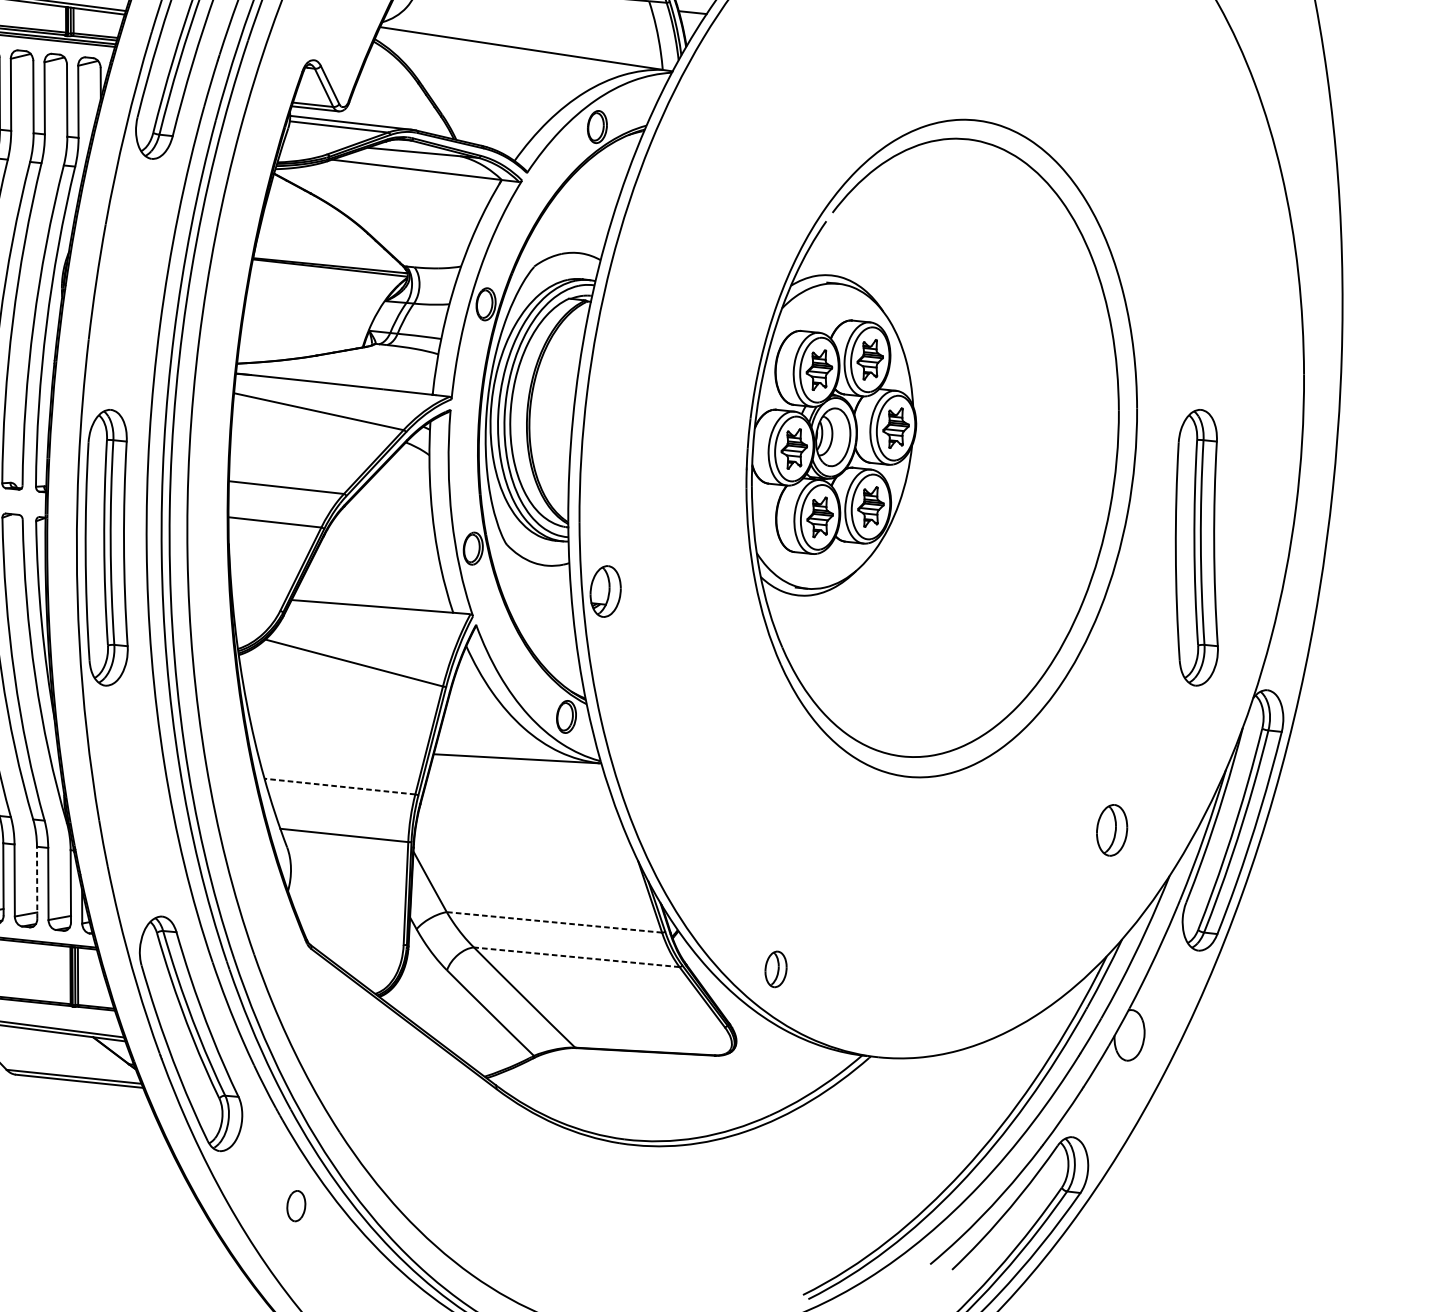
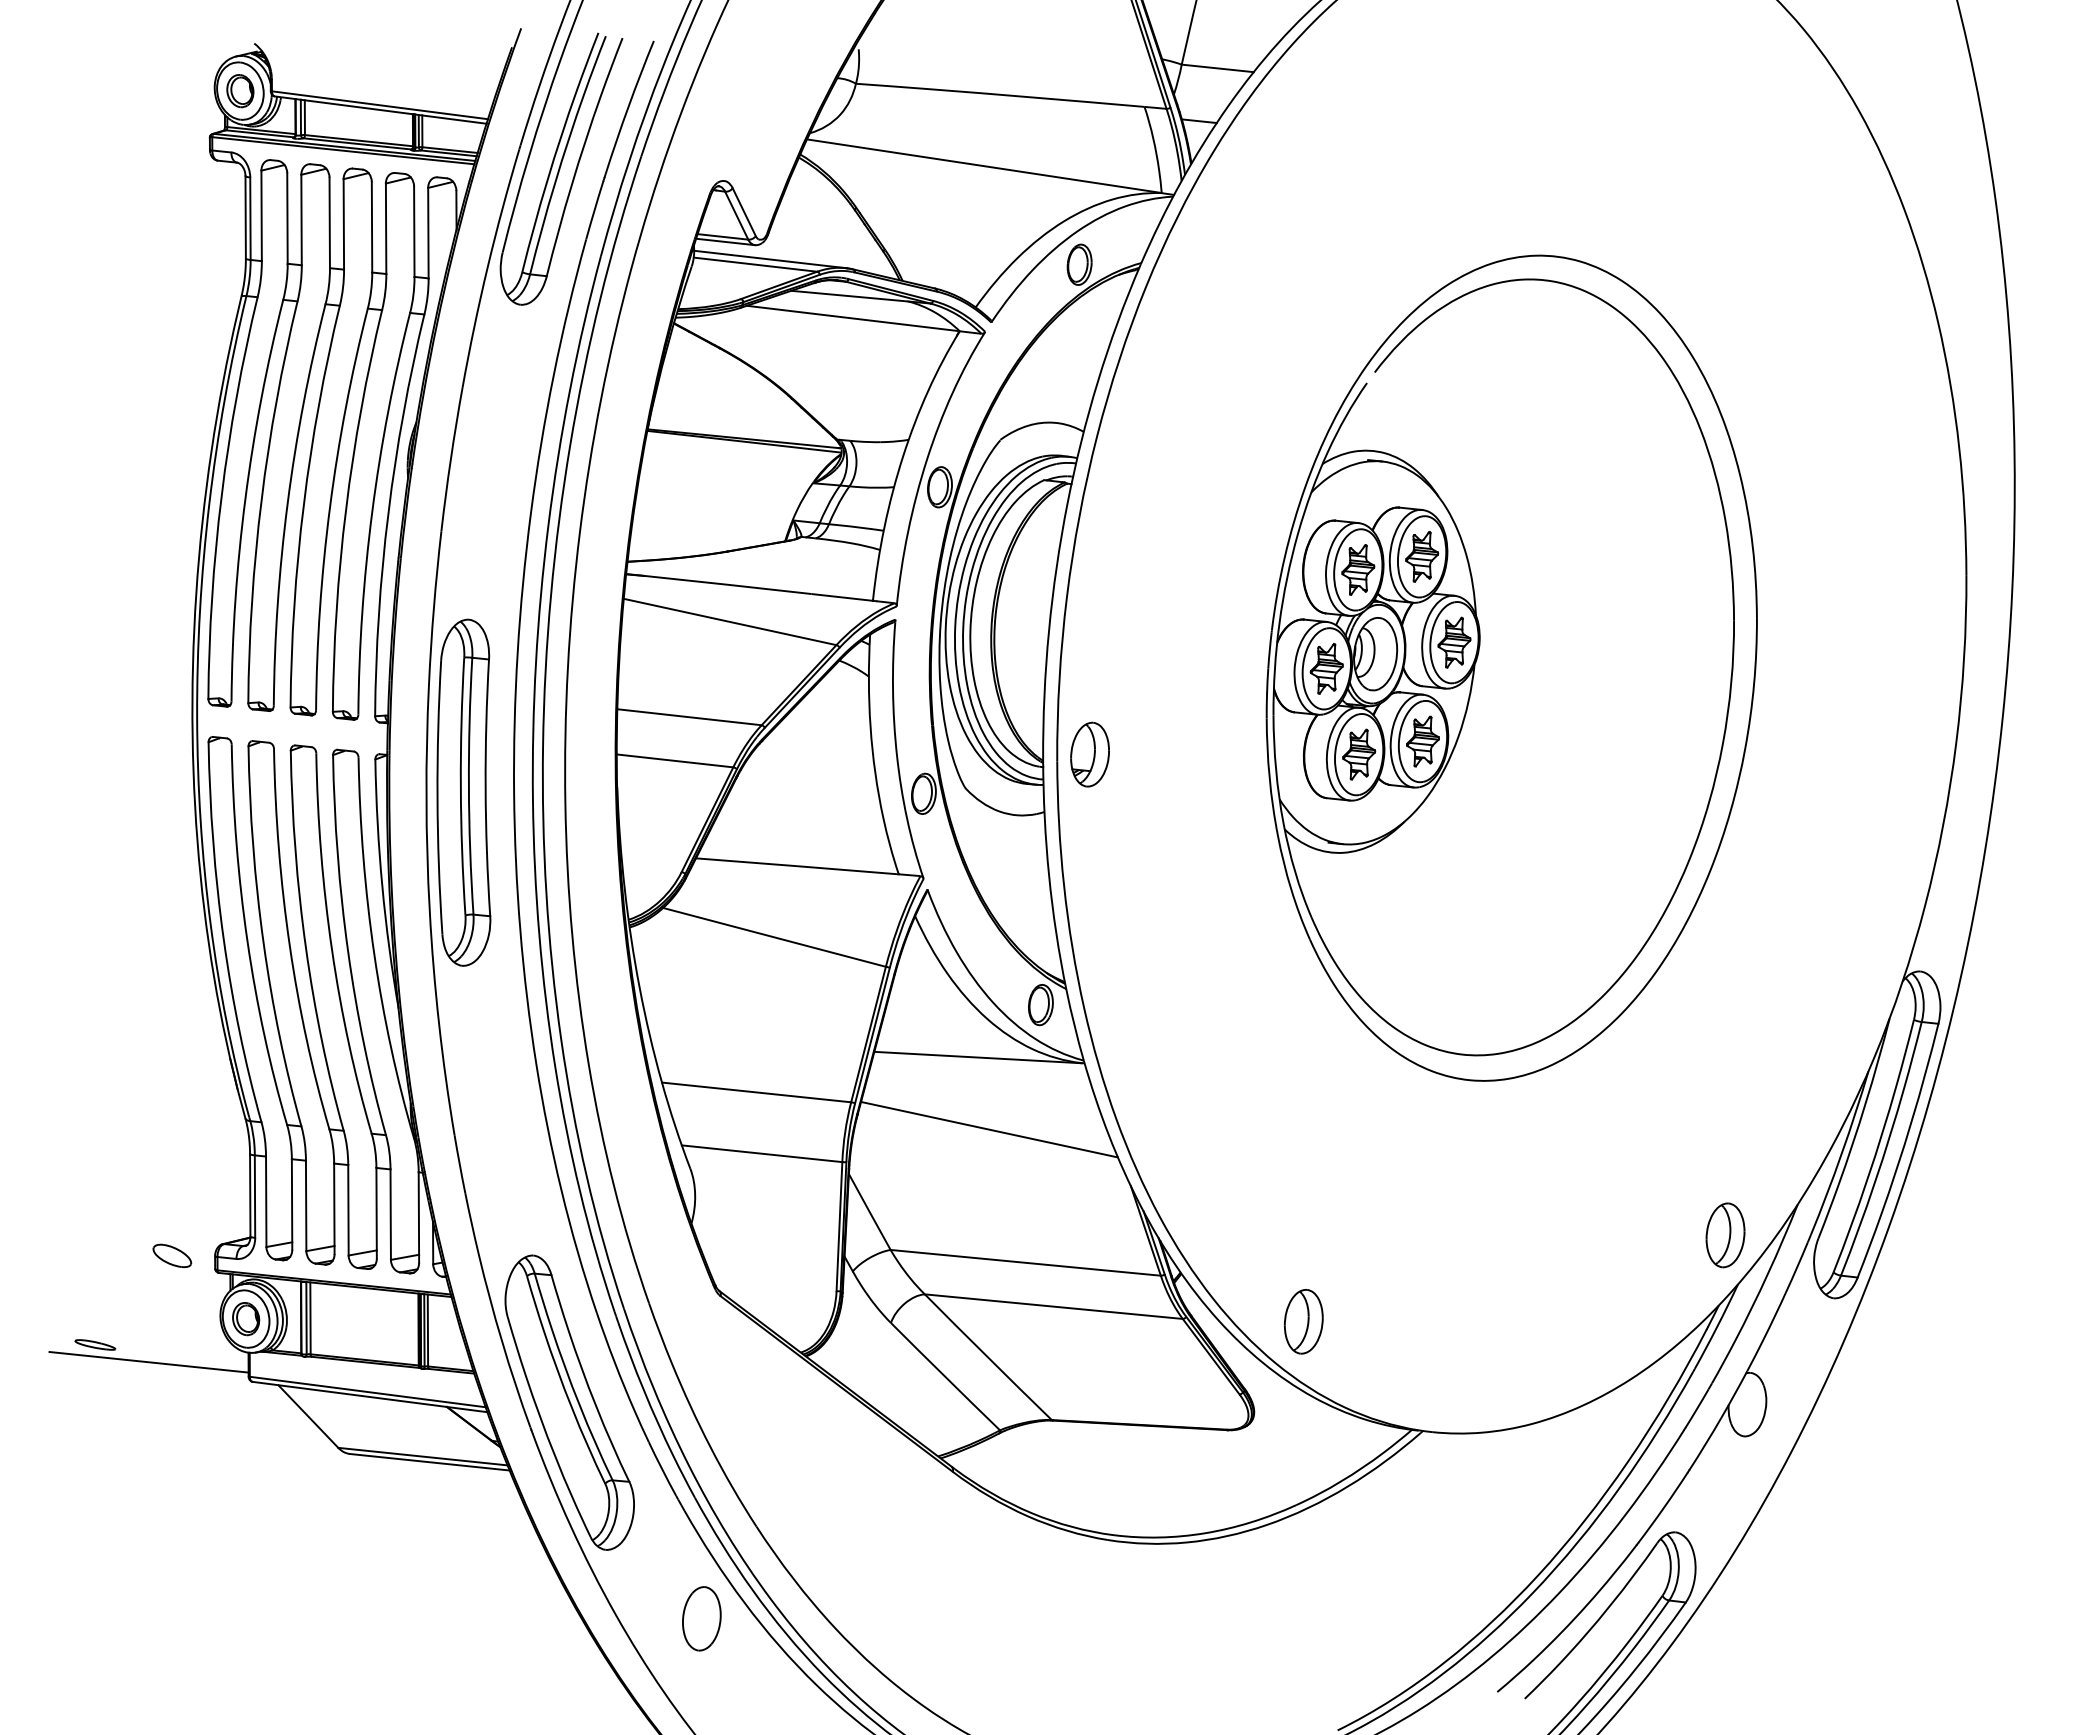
part: (1196, 547) -> (1831, 792), removed
part: (605, 591) -> (1089, 754), moved
line: (339, 786) -> (756, 1092), dashed -> solid
line: (525, 816) -> (989, 1129), added
part: (1112, 830) -> (1725, 1235), moved
line: (37, 882) -> (376, 1212), dashed -> solid
line: (554, 922) -> (1025, 1262), dashed -> solid
line: (576, 957) -> (1053, 1306), dashed -> solid
part: (775, 969) -> (1303, 1321), size x1.43
part: (296, 1205) -> (701, 1618), size x1.67

